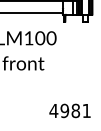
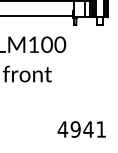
text: (75, 110) -> (88, 129), 4981 -> 4941

